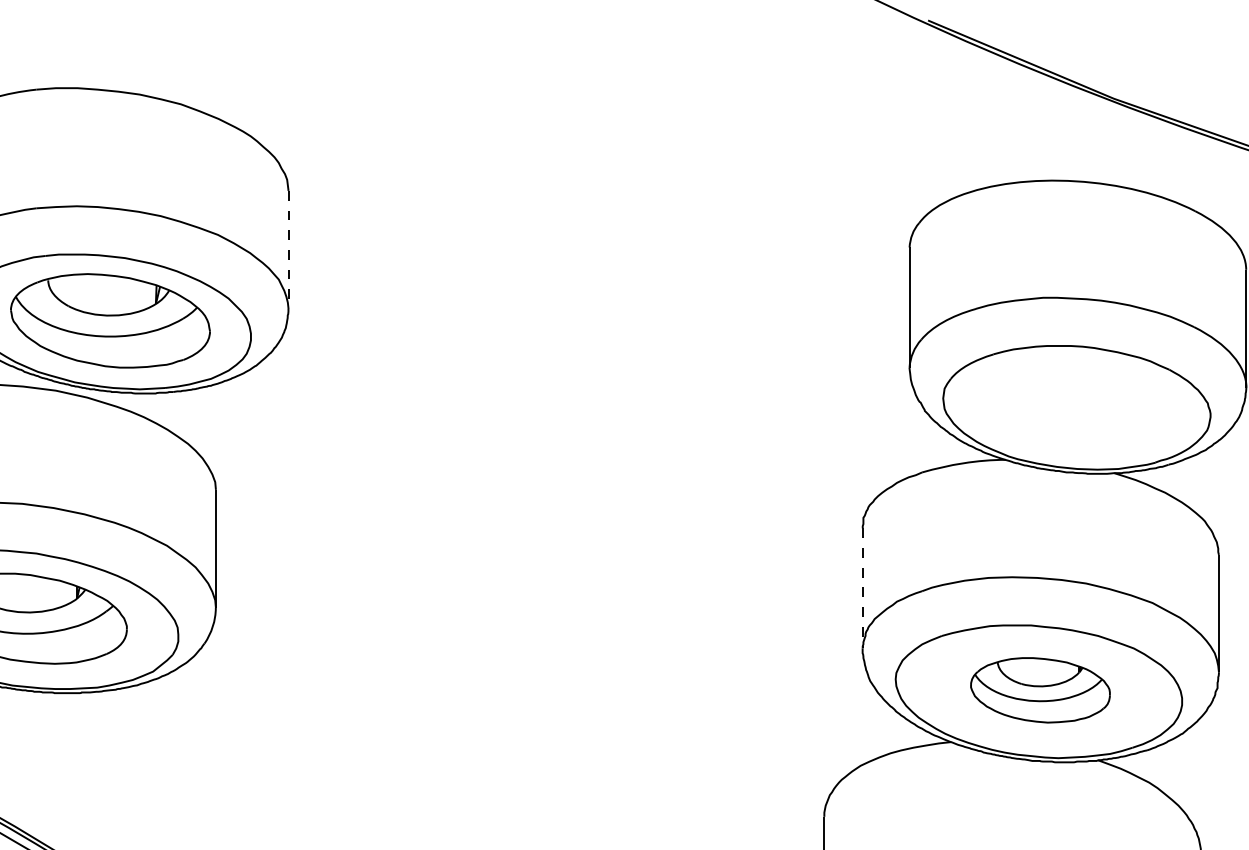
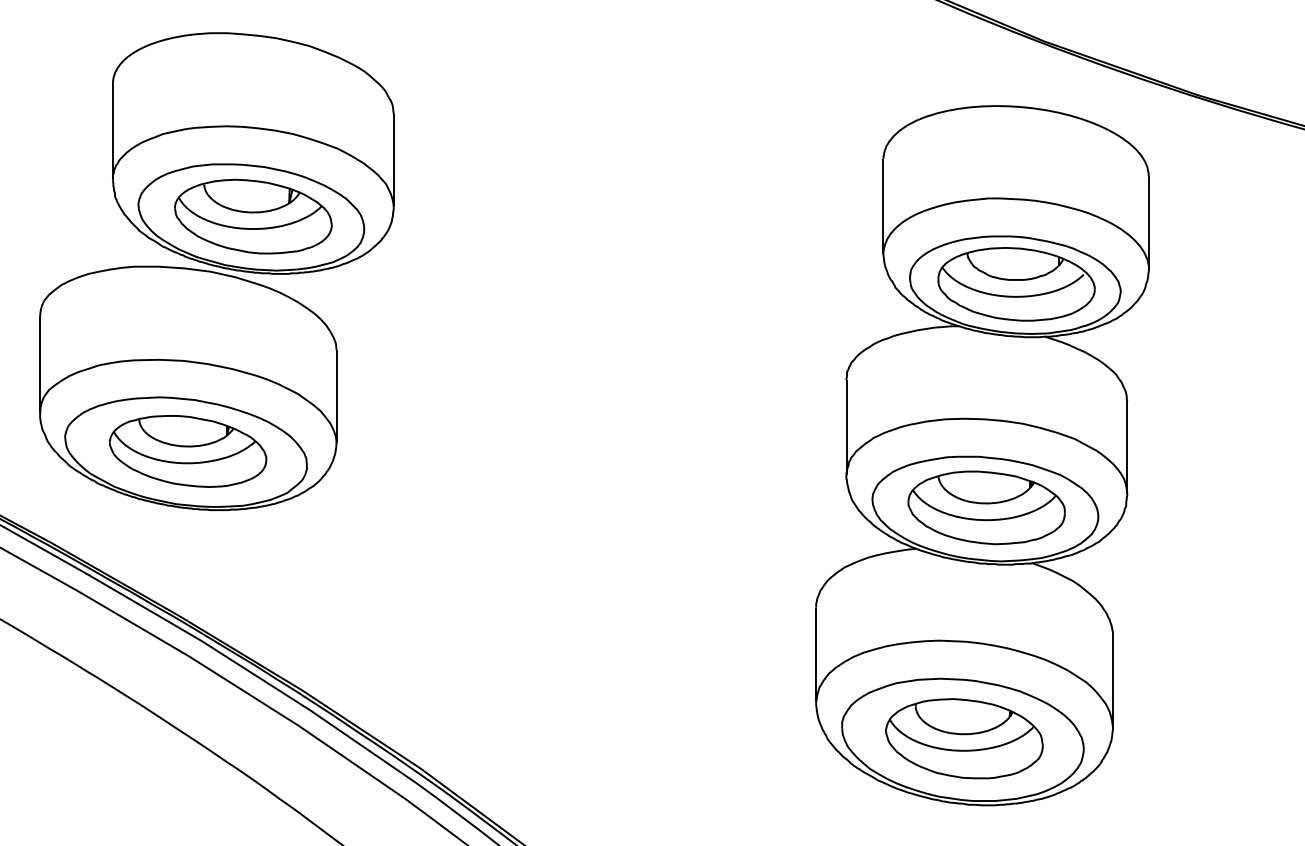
line: (288, 249) -> (393, 160), dashed -> solid
part: (1078, 406) -> (1016, 284), added
line: (862, 589) -> (846, 428), dashed -> solid
part: (1040, 689) -> (986, 507), size x1.43

